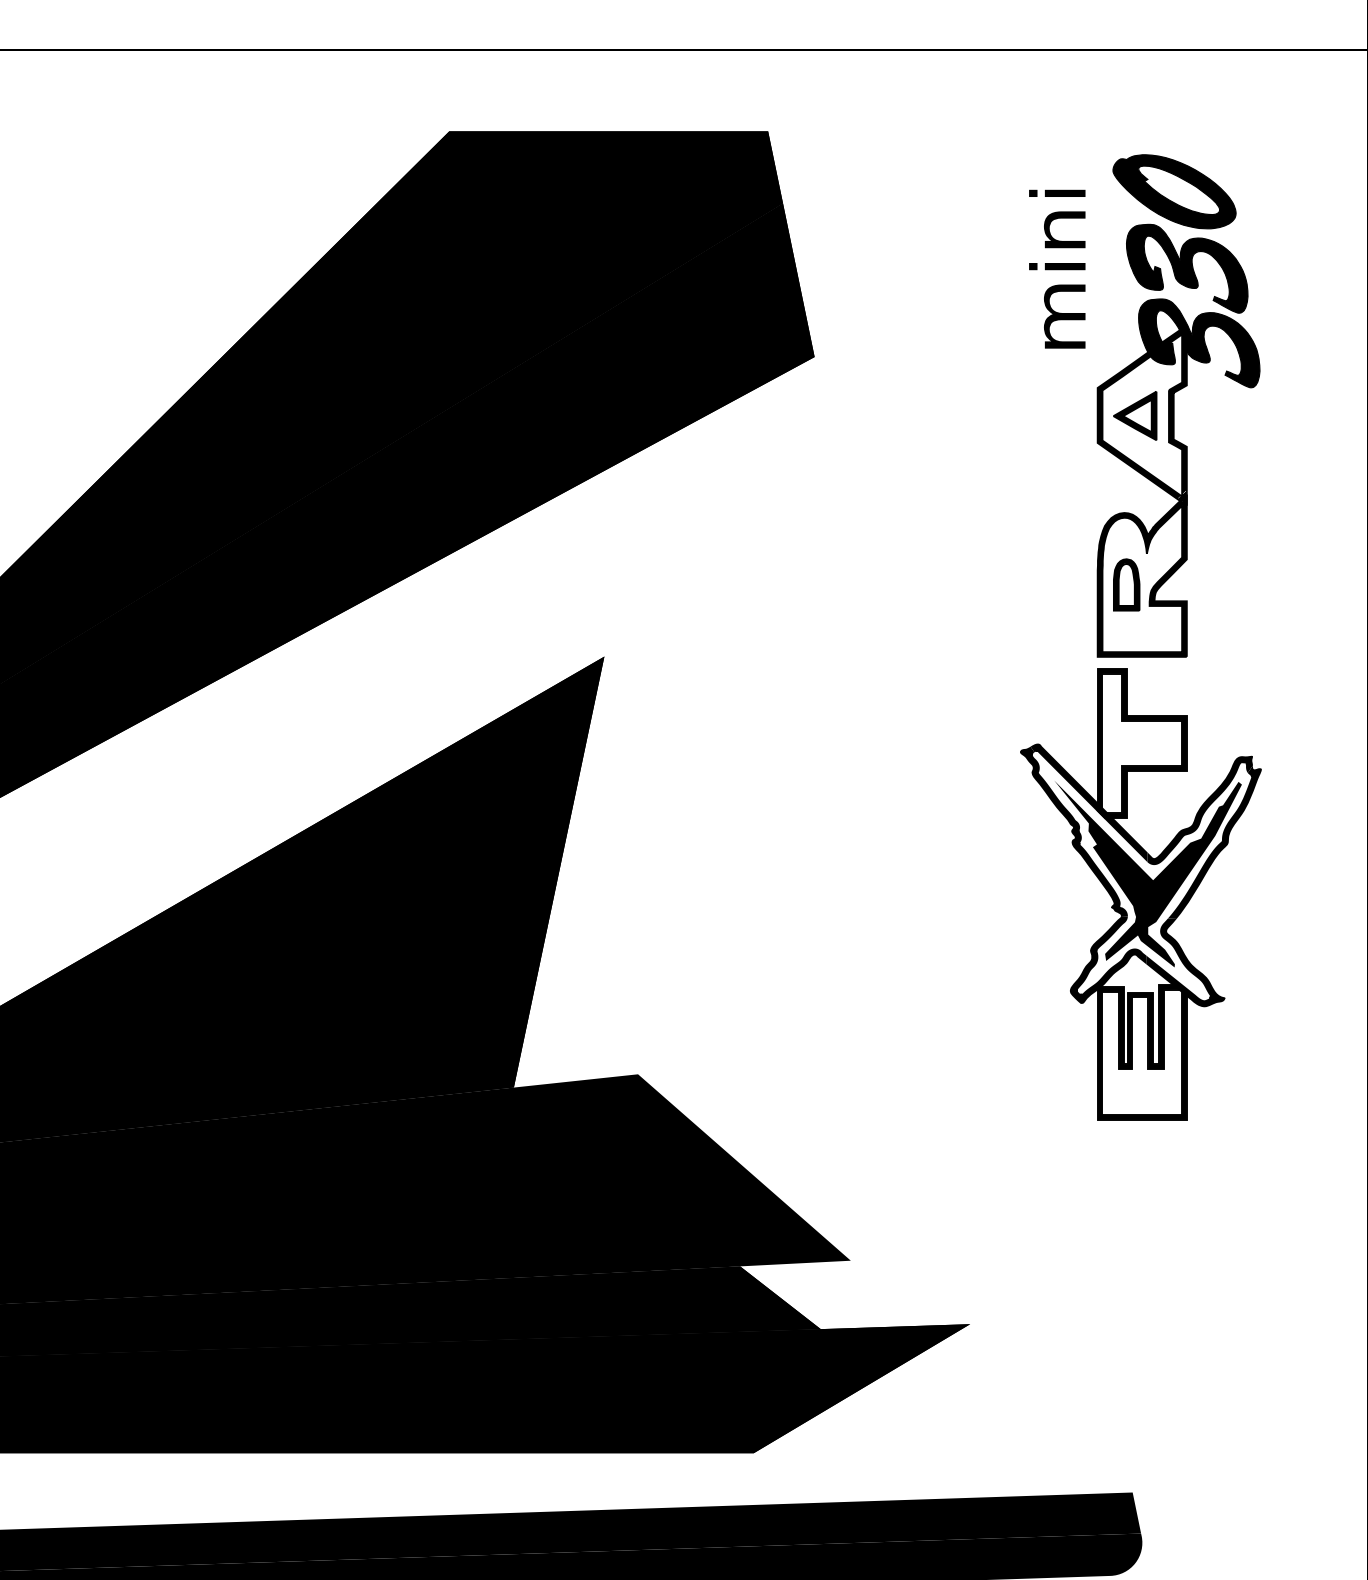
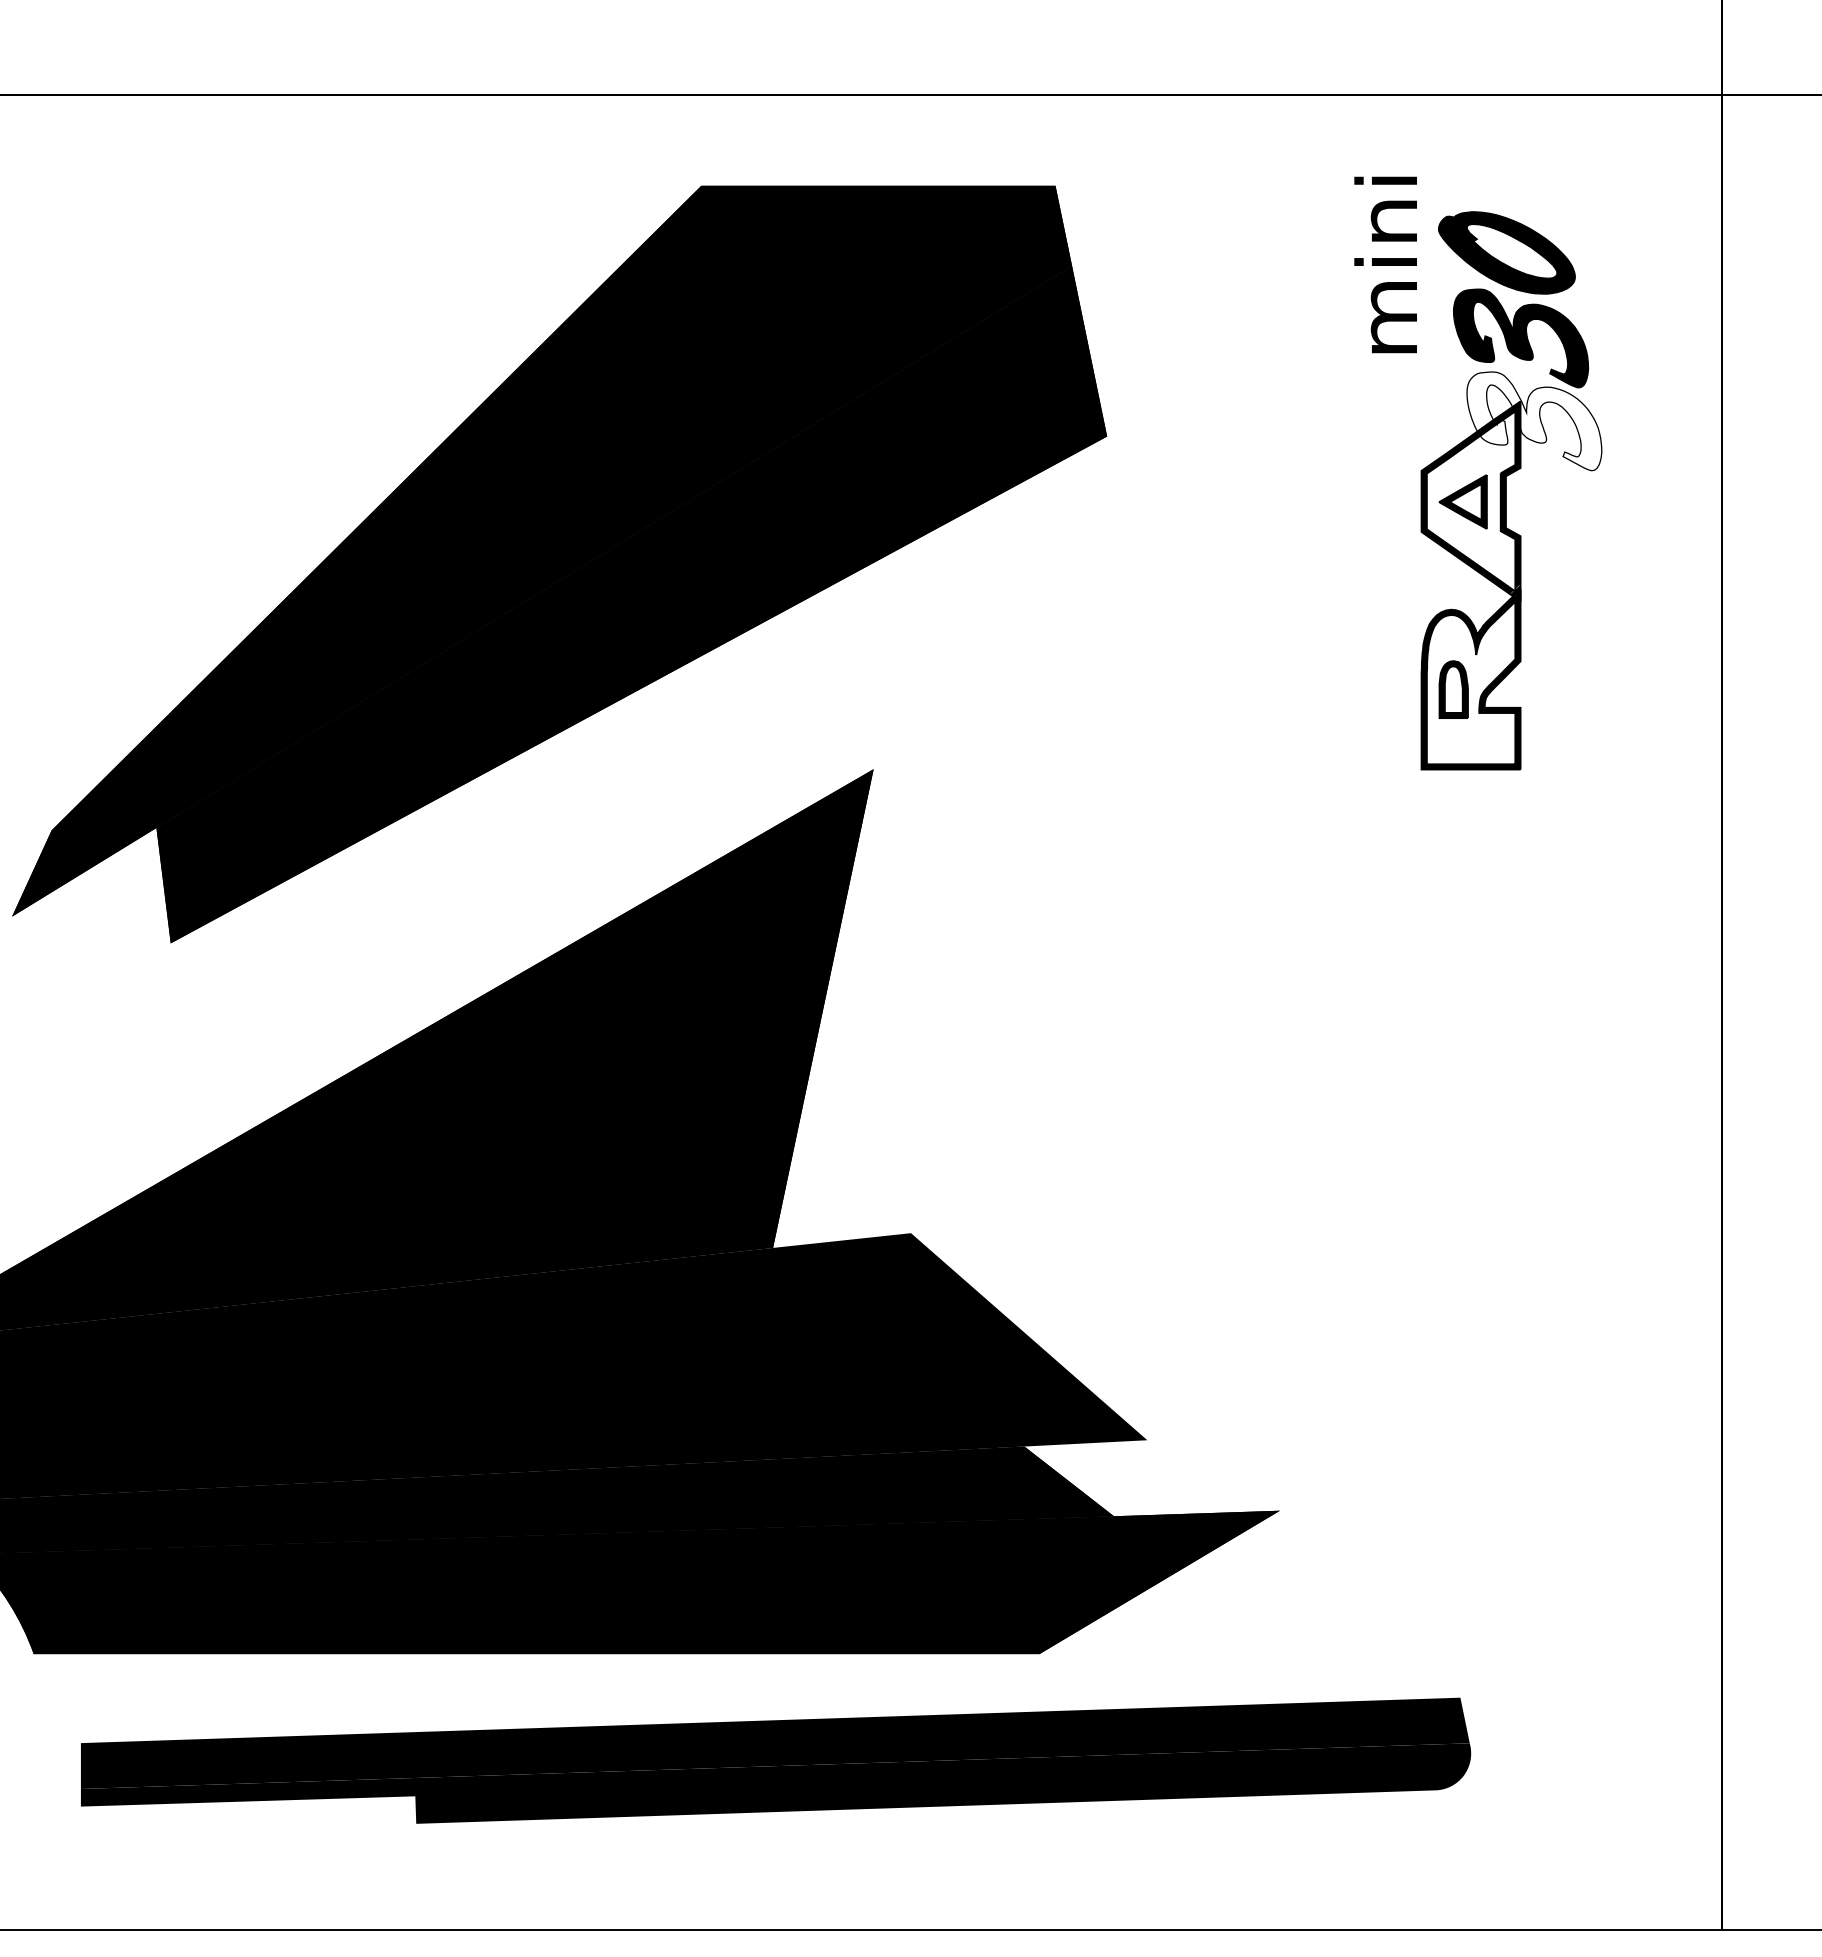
text: (1057, 268) -> (1385, 264), moved
fill: (1199, 343) -> (1534, 421), removed
part: (1140, 894) -> (1469, 1033), removed

